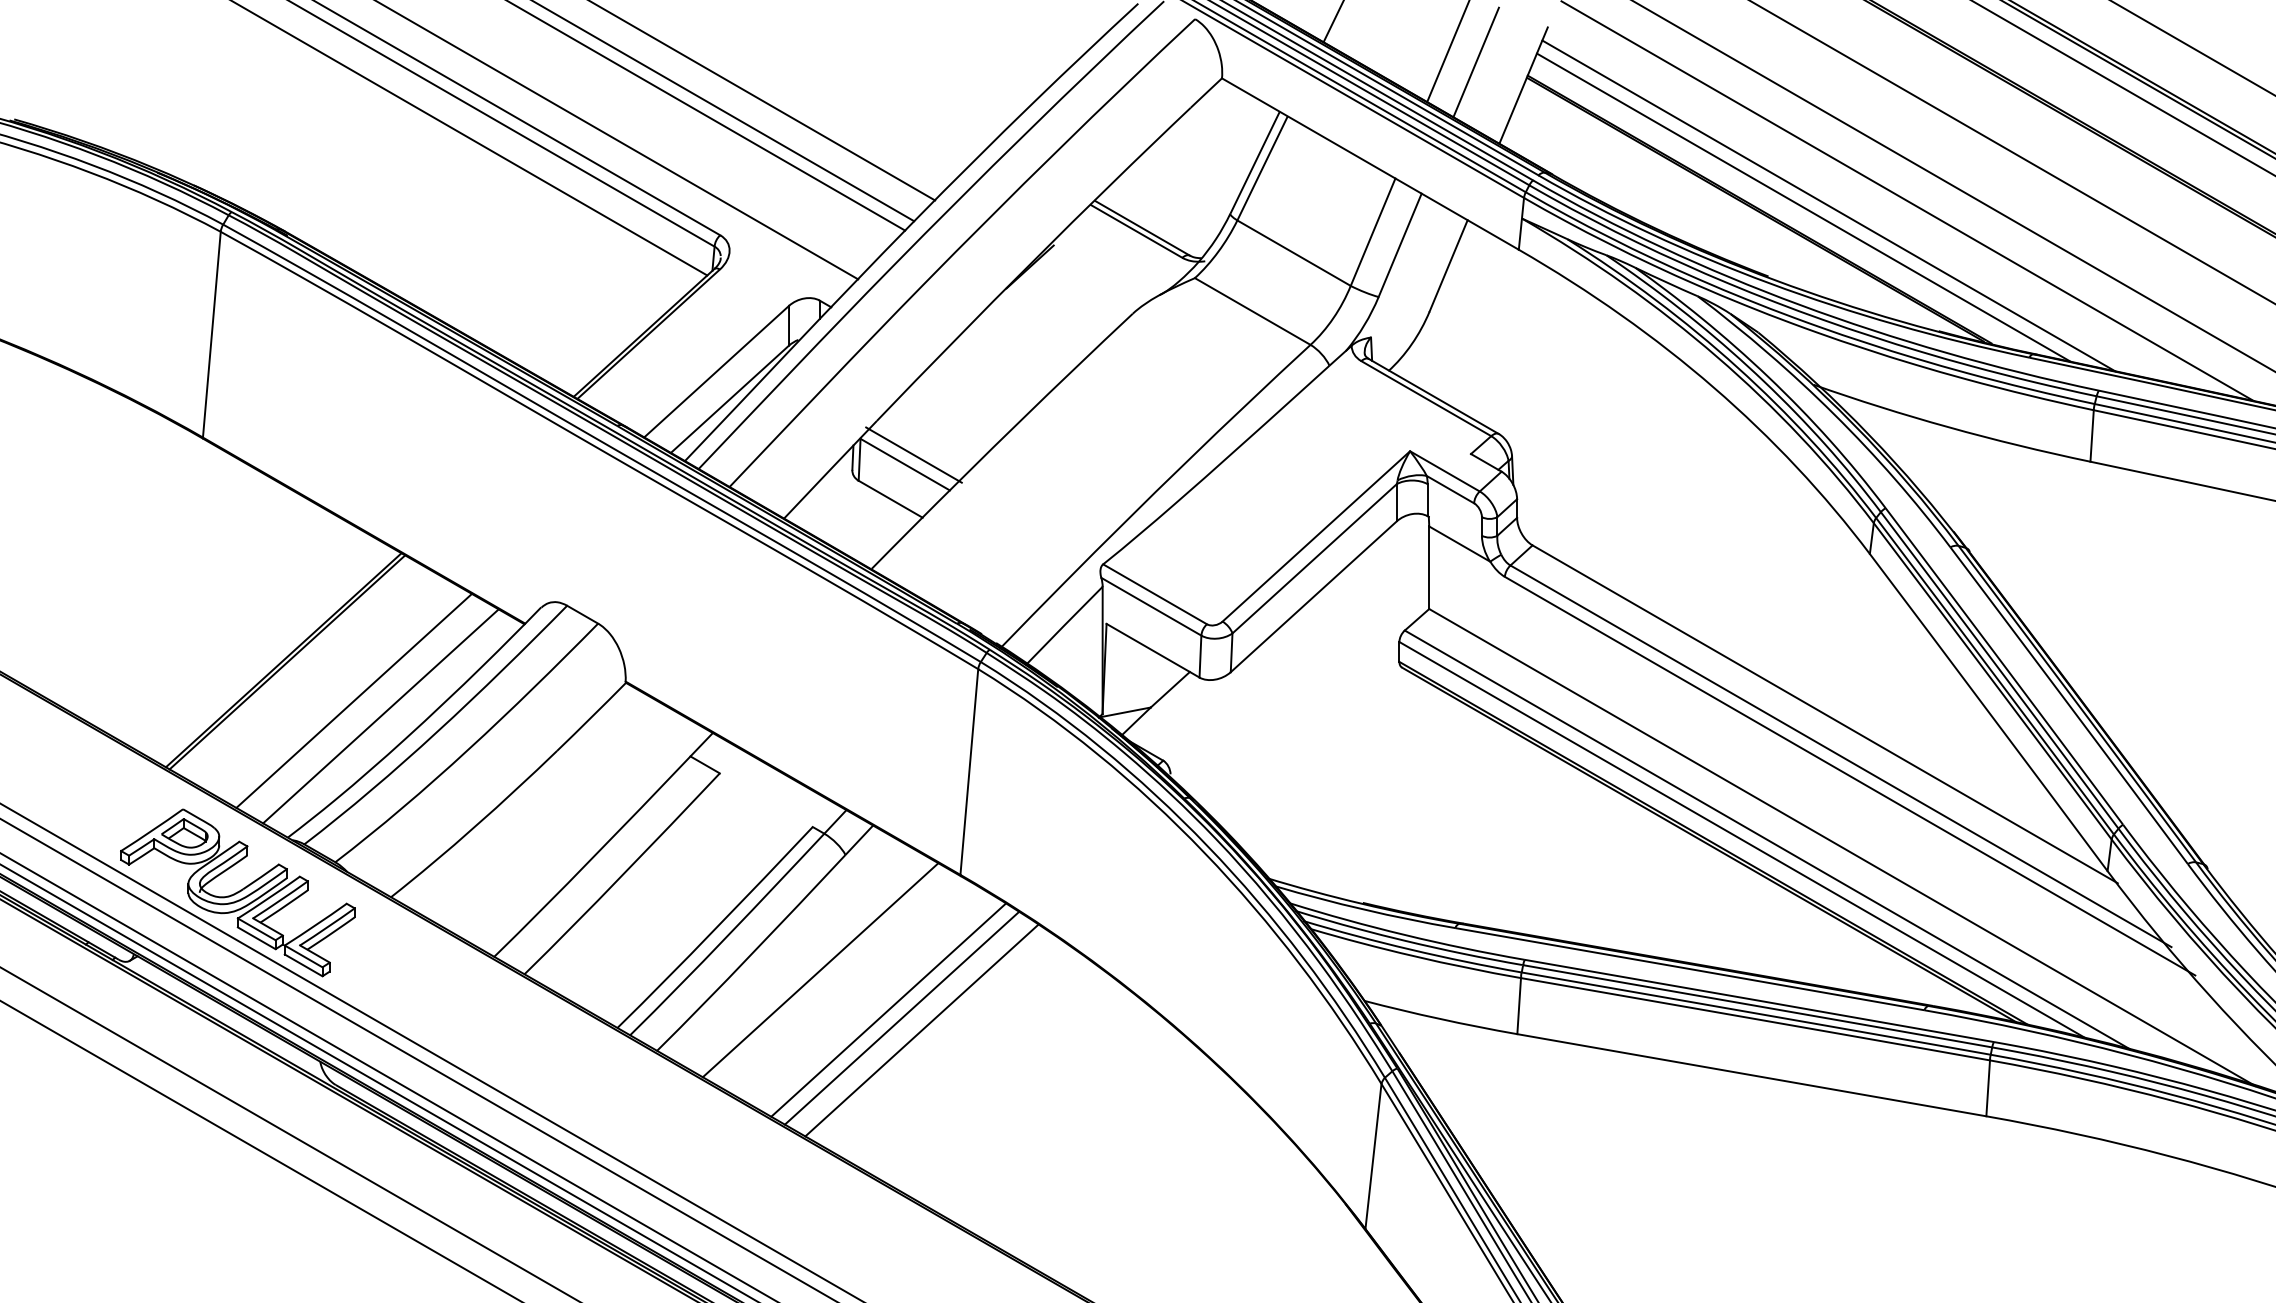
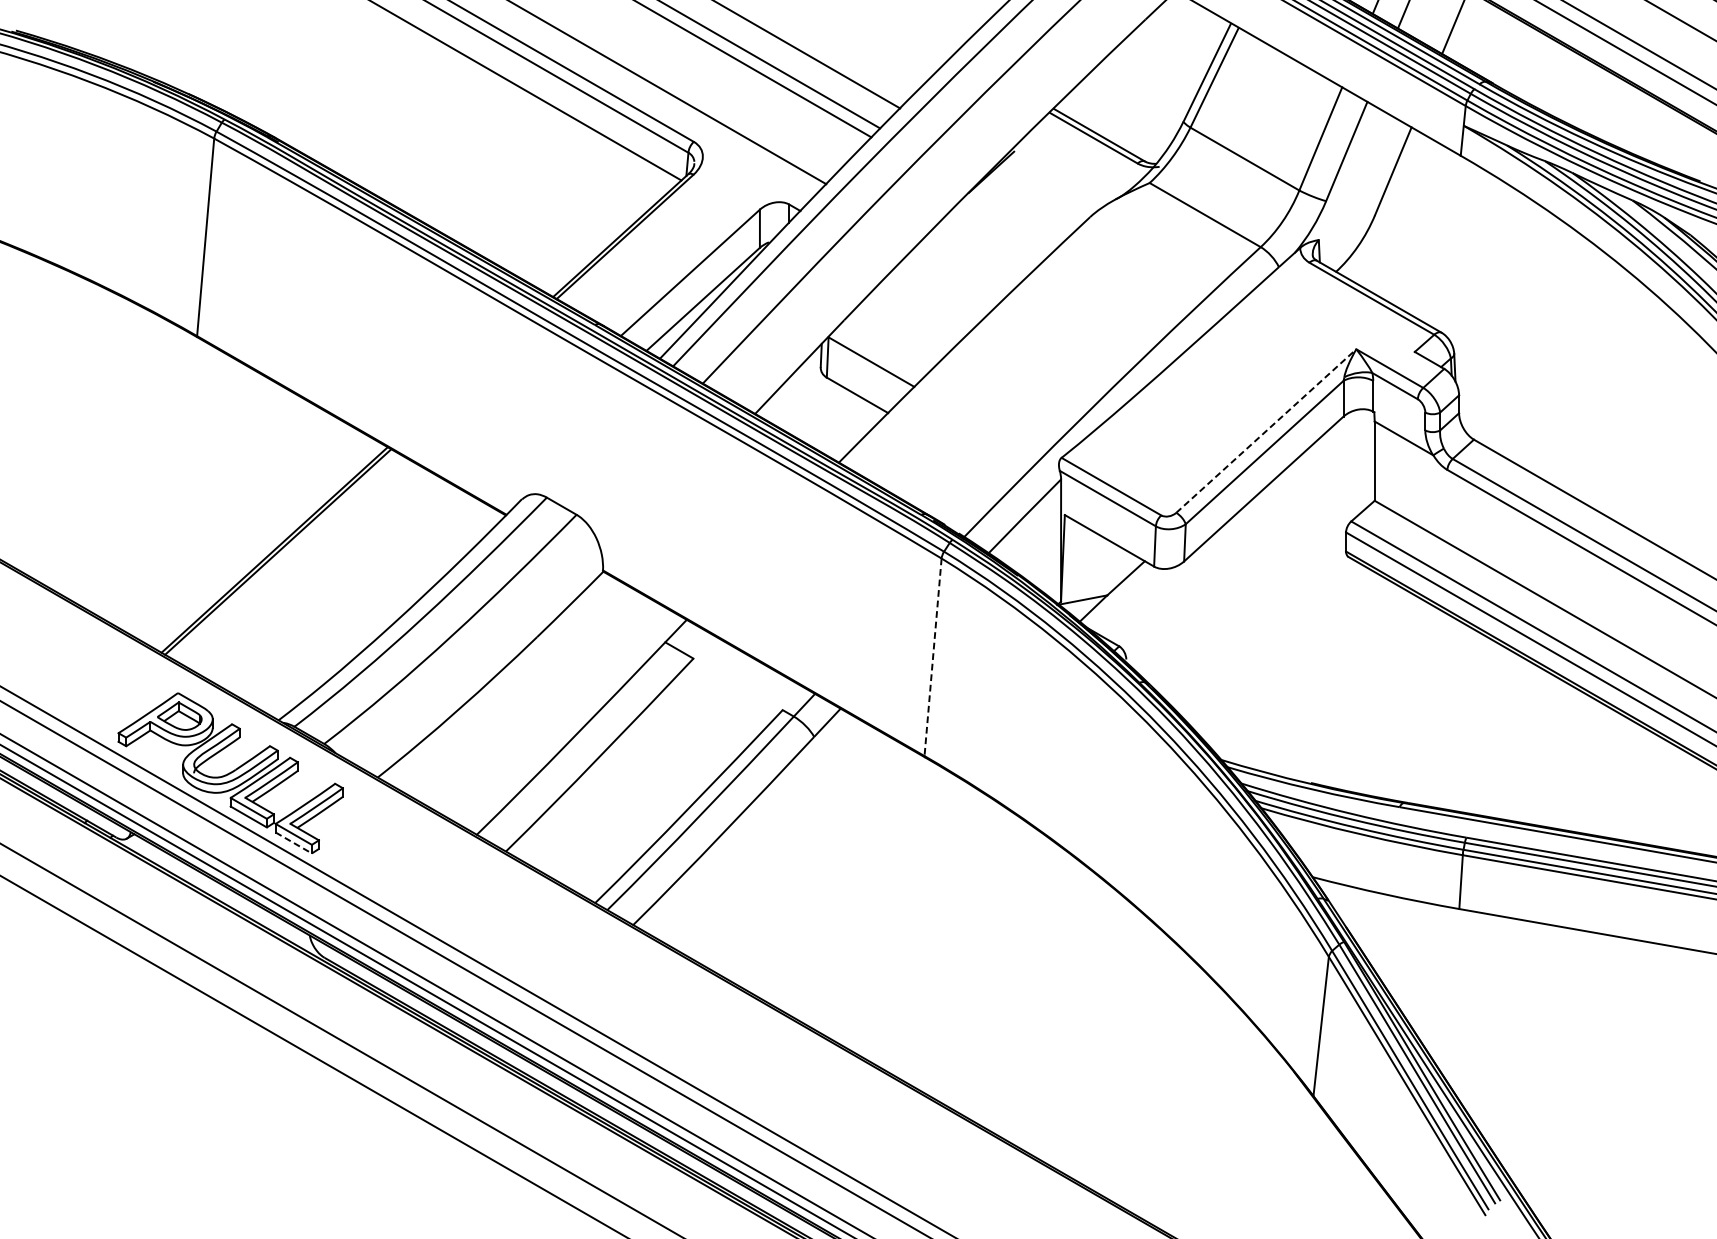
line: (913, 454) -> (879, 352), removed
line: (1316, 536) -> (1266, 431), solid -> dashed
line: (353, 700) -> (341, 588), removed
line: (380, 716) -> (367, 603), removed
line: (969, 772) -> (933, 657), solid -> dashed
line: (303, 965) -> (293, 843), solid -> dashed
line: (820, 970) -> (790, 847), removed
line: (888, 1009) -> (855, 885), removed
line: (901, 1018) -> (867, 894), removed
line: (921, 1030) -> (887, 905), removed

